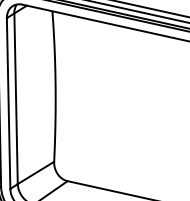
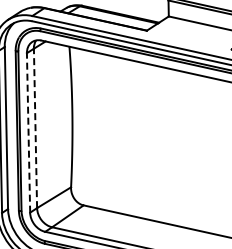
line: (16, 98) -> (35, 128), solid -> dashed
line: (8, 103) -> (28, 132), solid -> dashed

